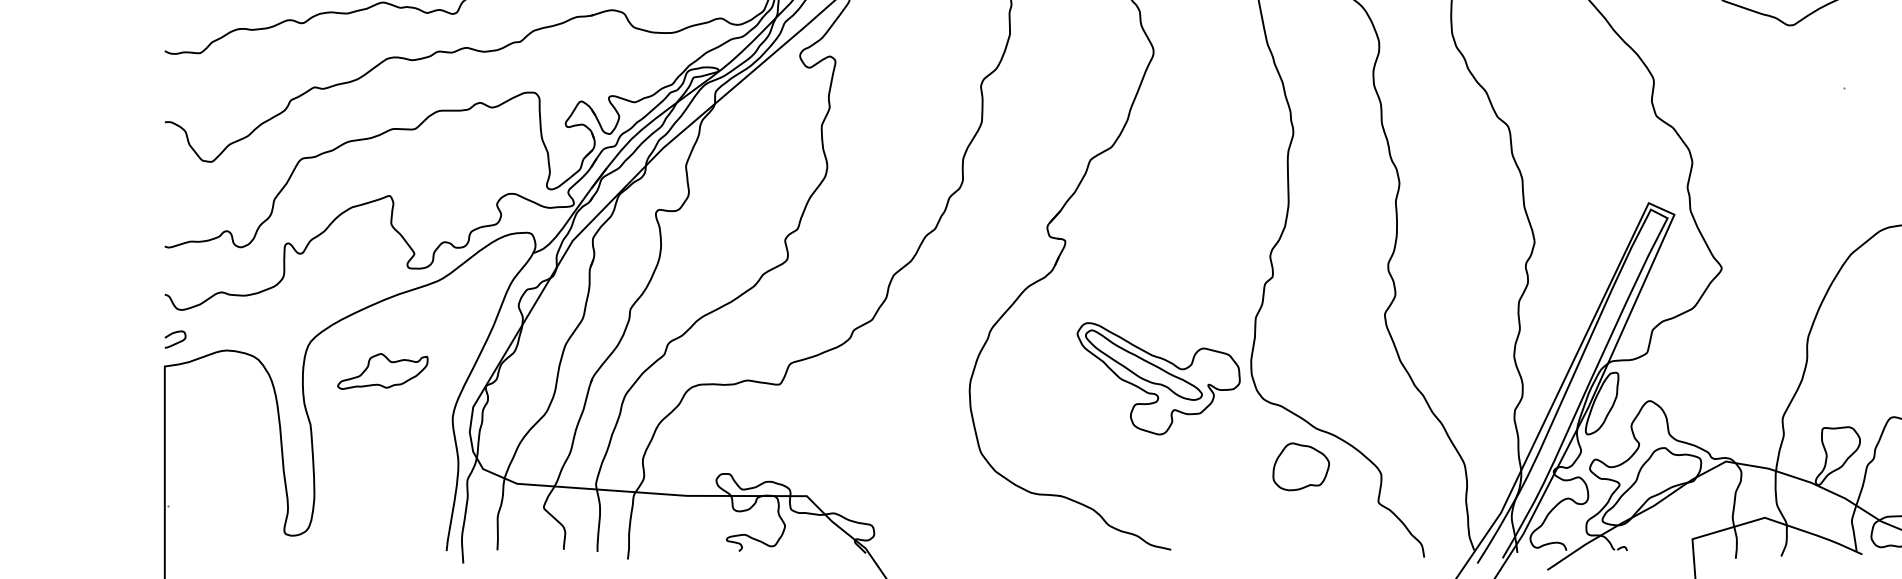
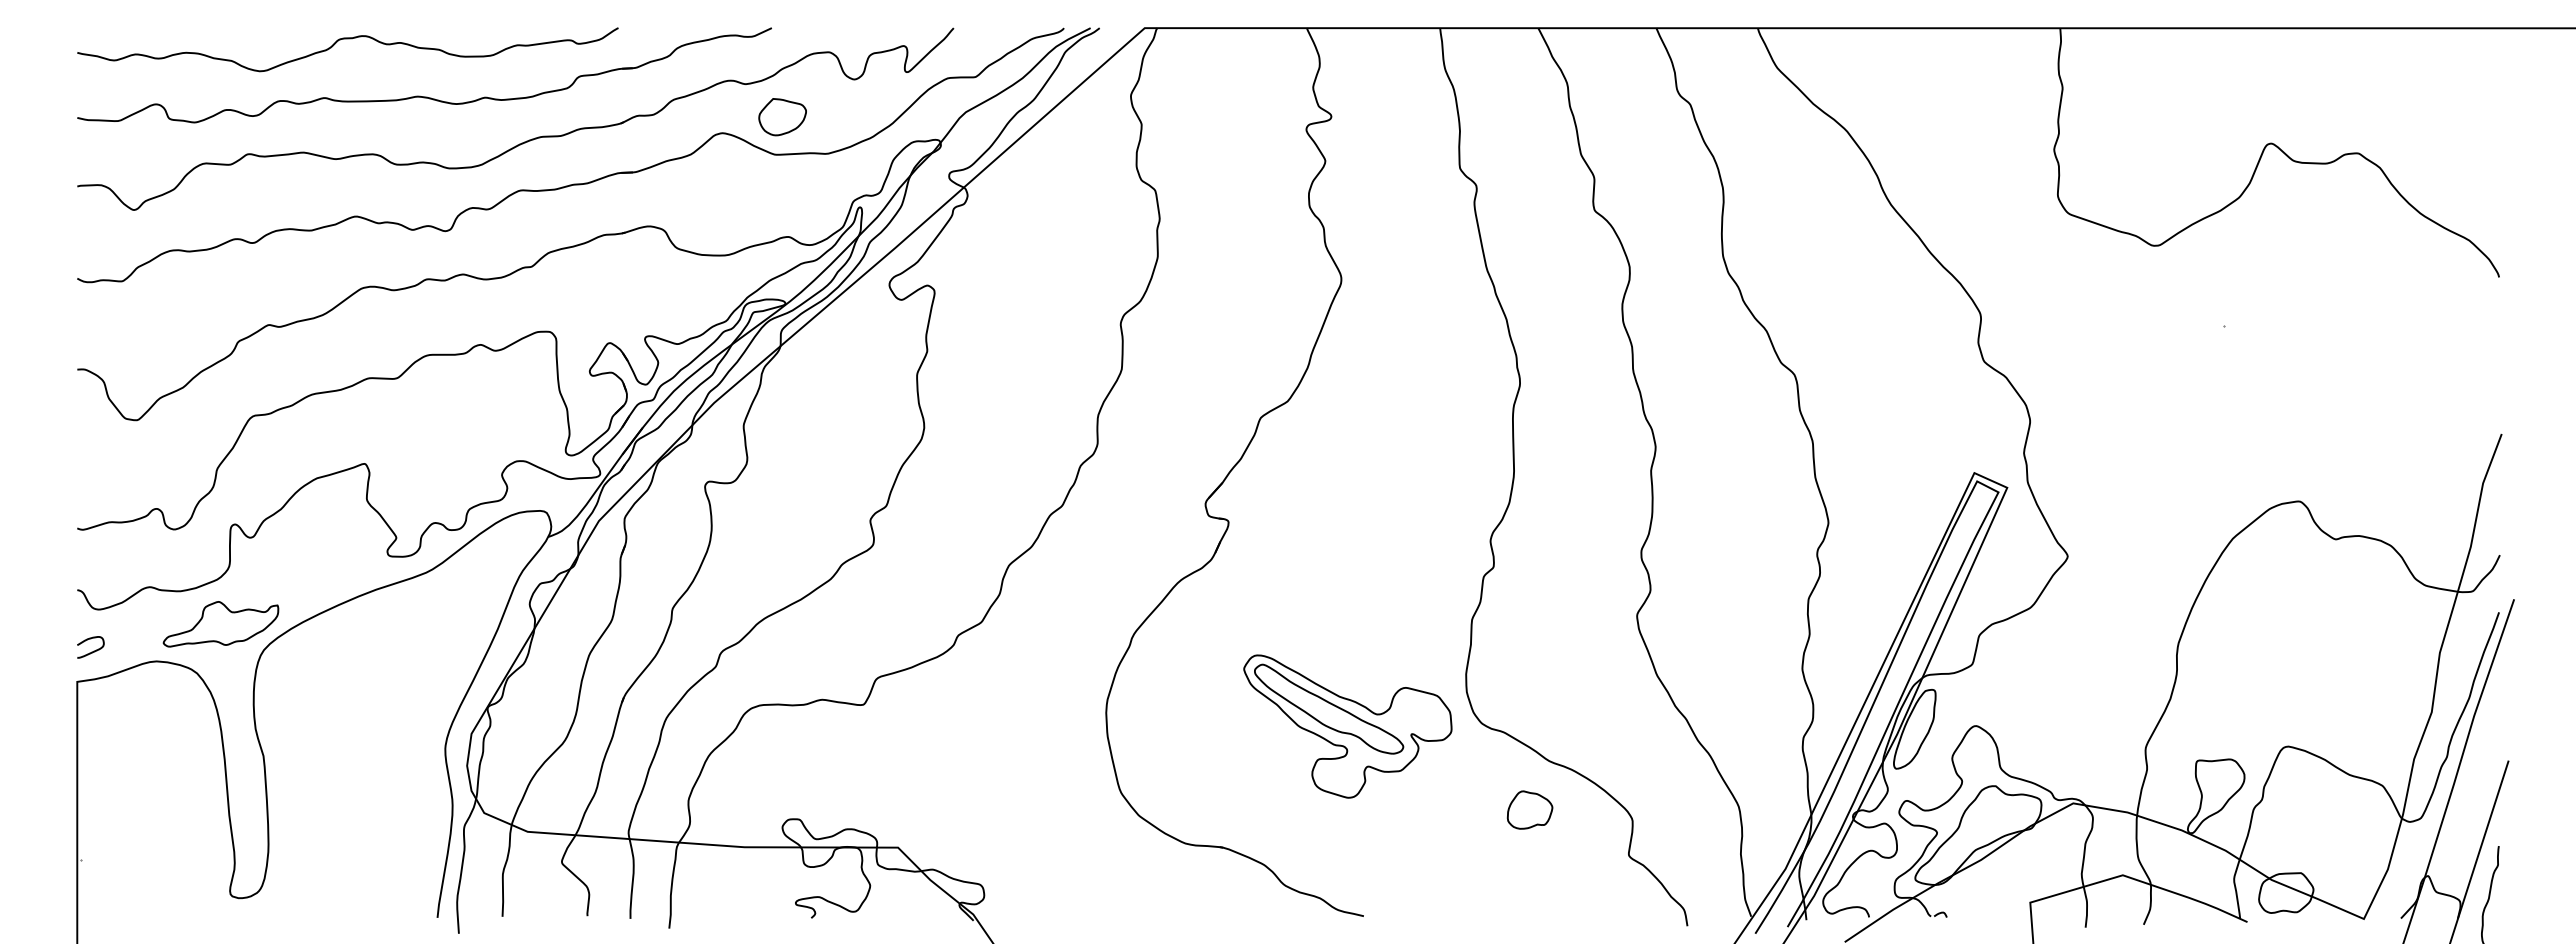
part: (382, 371) -> (220, 624), moved
part: (1158, 378) -> (1347, 726), moved
part: (1300, 466) -> (1529, 809), size x0.62

